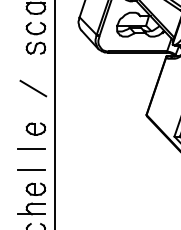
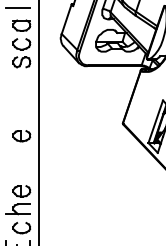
line: (33, 88) -> (19, 99), removed
line: (31, 149) -> (17, 154), removed
line: (31, 169) -> (17, 173), removed

